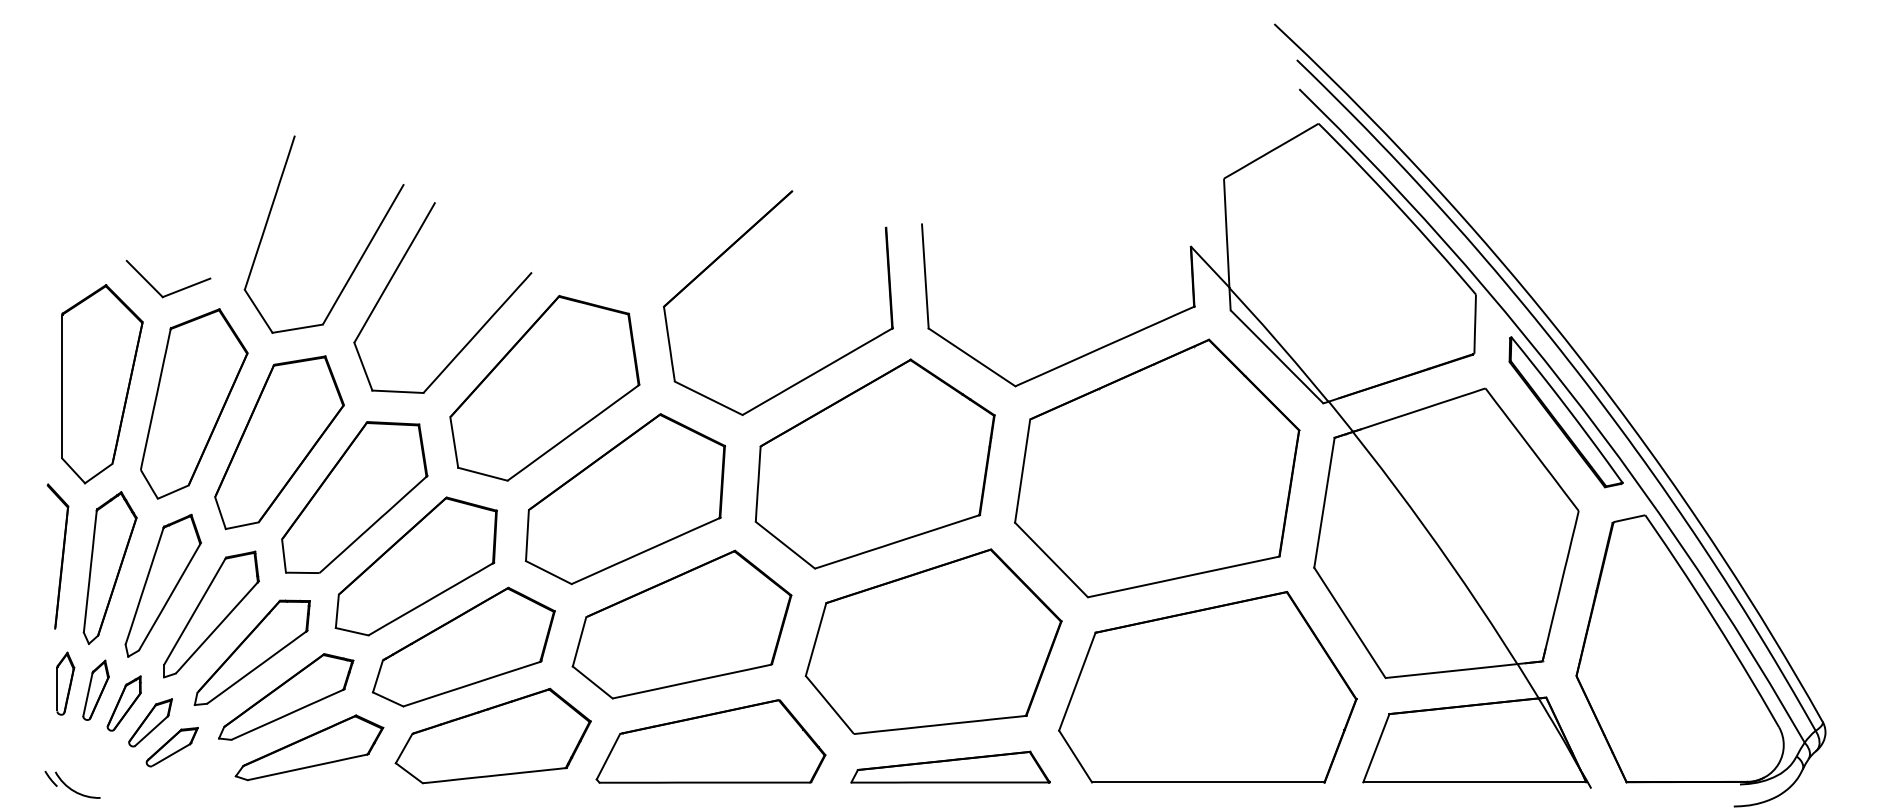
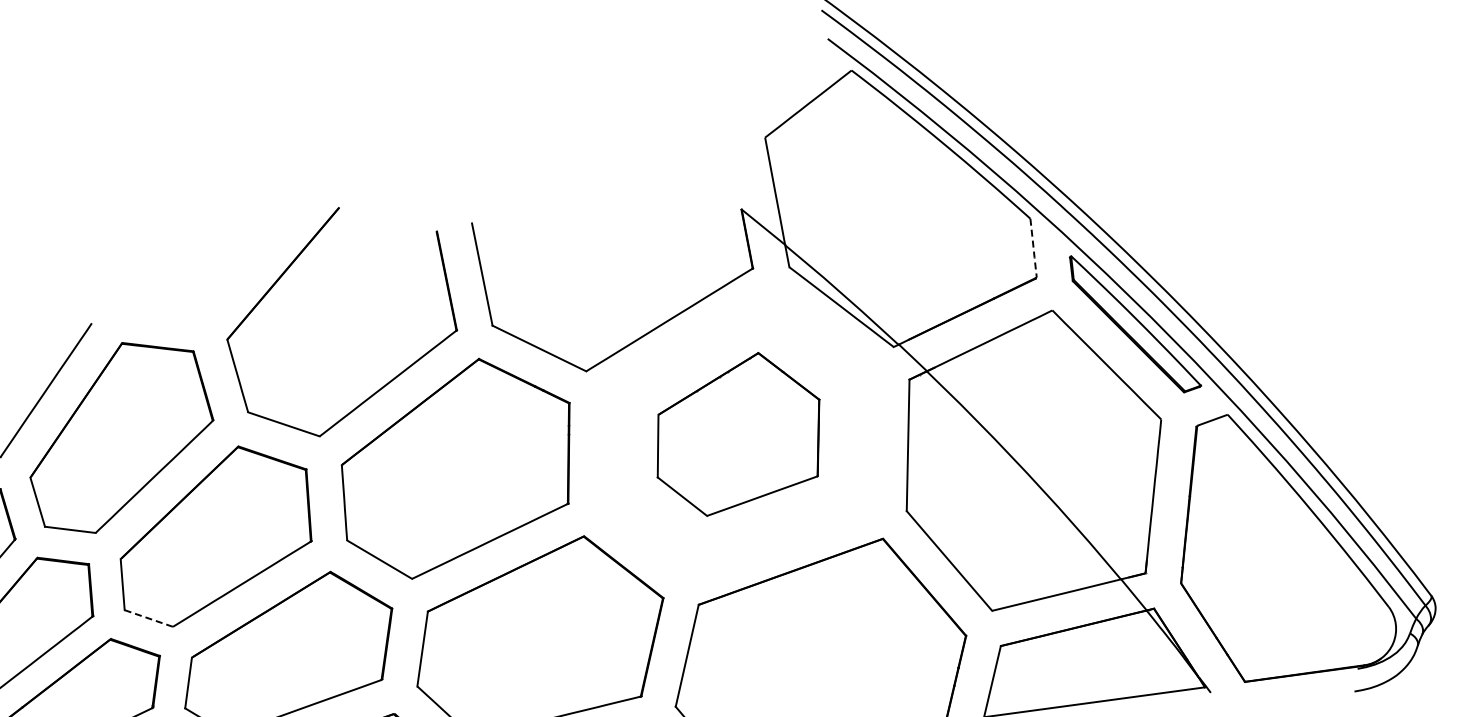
line: (1475, 324) -> (1033, 248), solid -> dashed
part: (1157, 468) -> (738, 433), size x0.6
line: (548, 572) -> (148, 618), solid -> dashed

